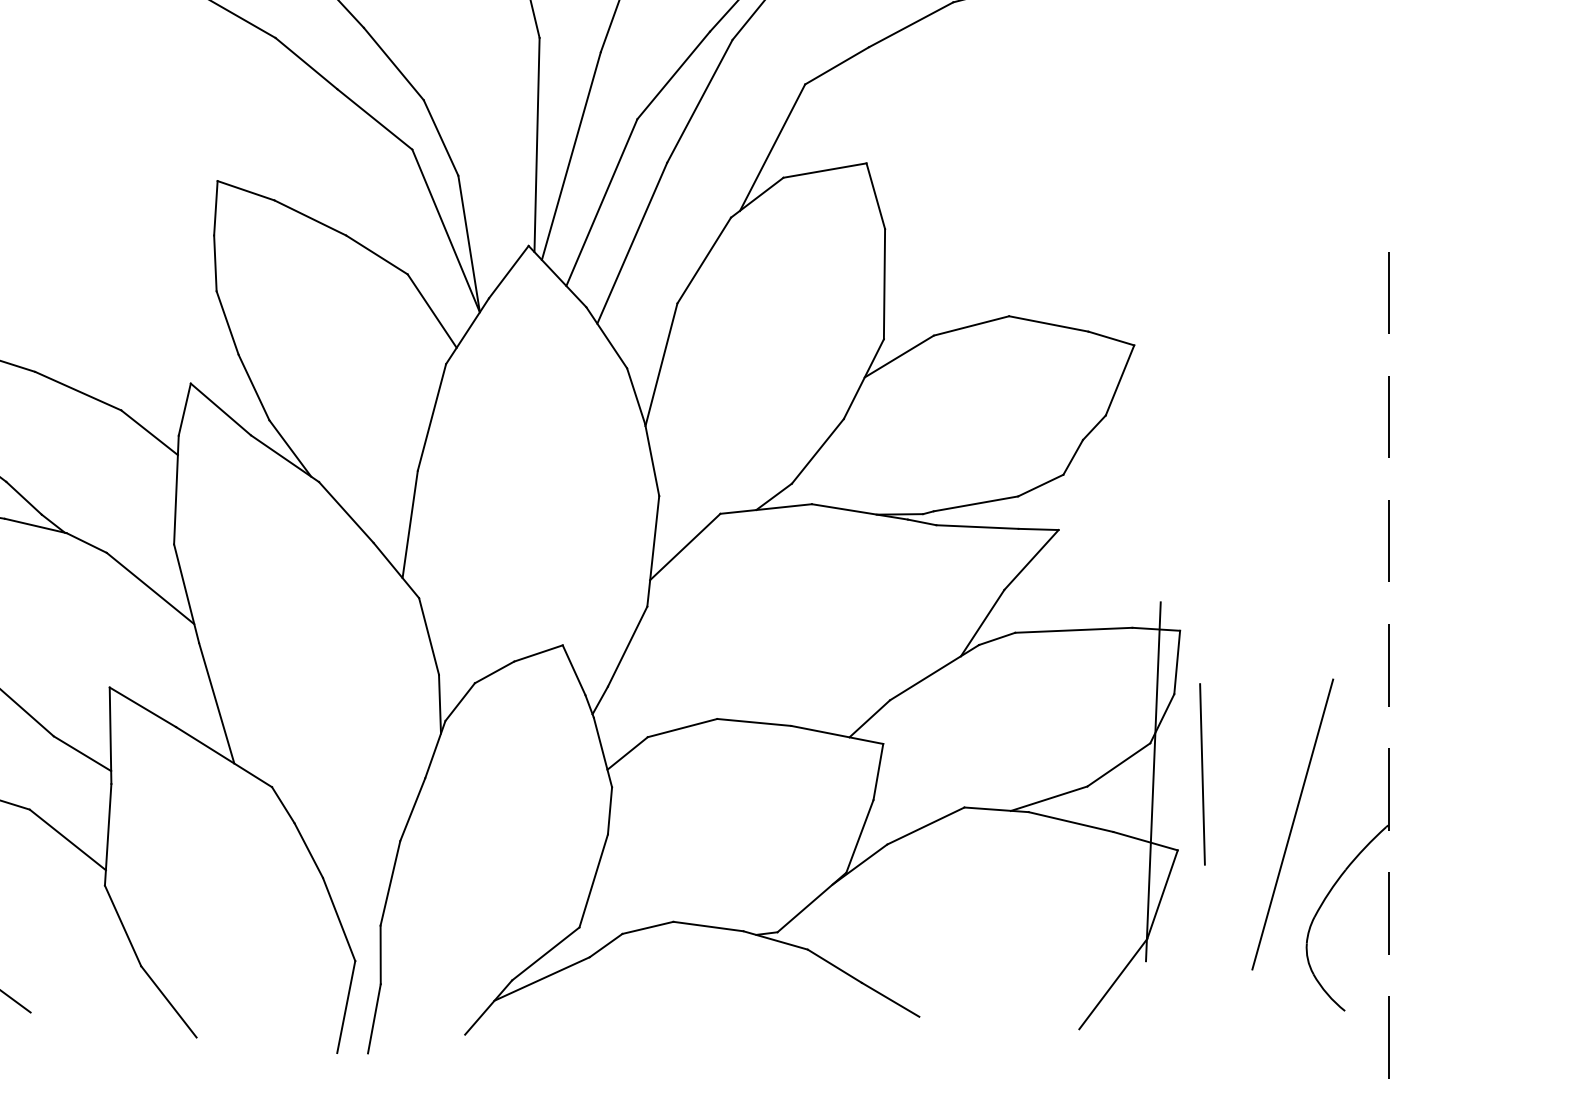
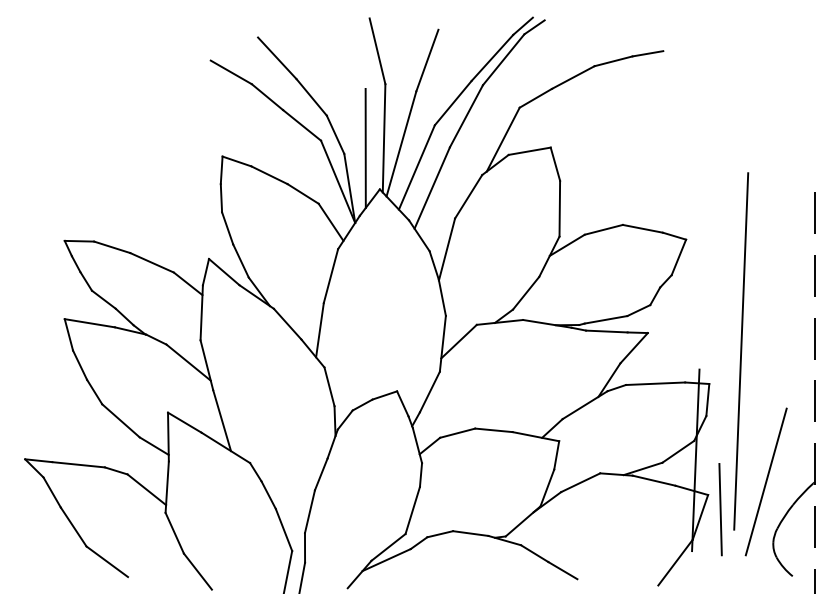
line: (500, 163) -> (365, 147), added
line: (1243, 566) -> (741, 351), added
line: (1202, 774) -> (720, 509), moved

